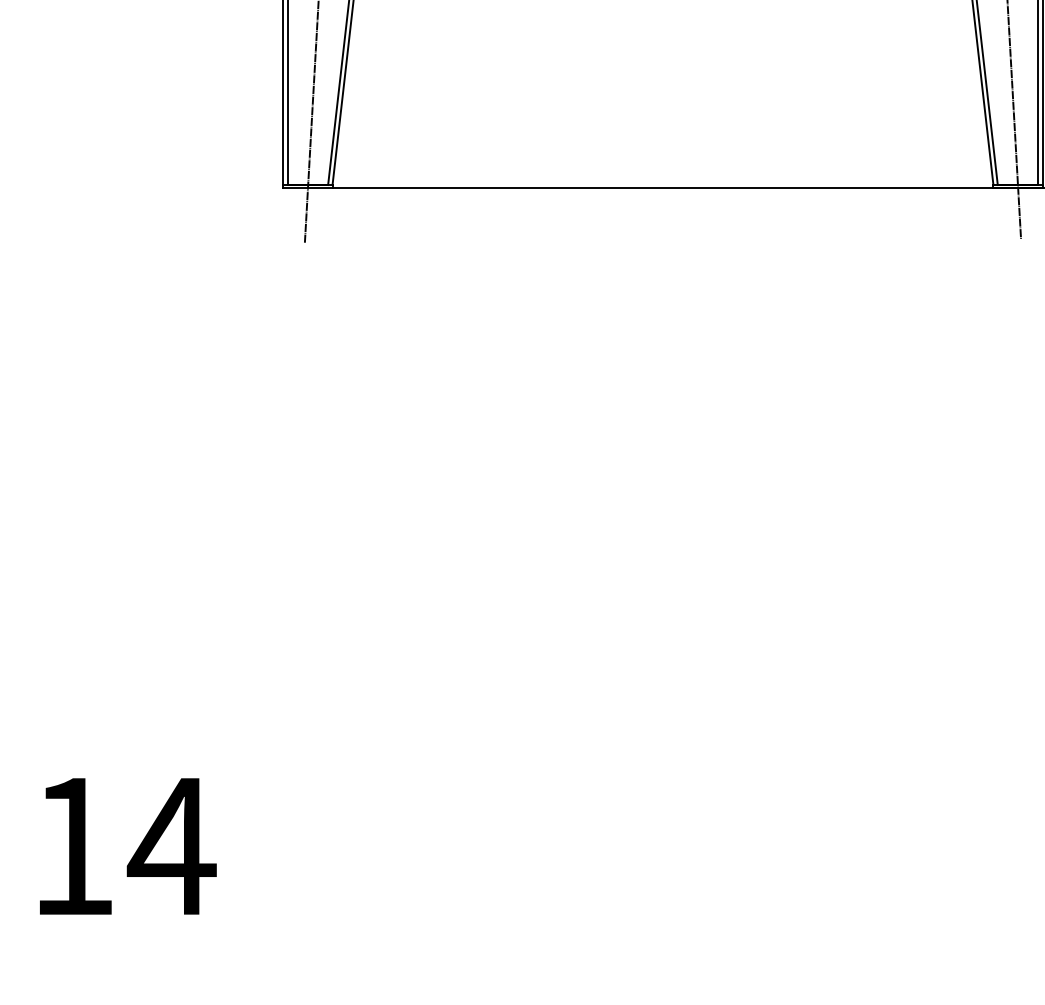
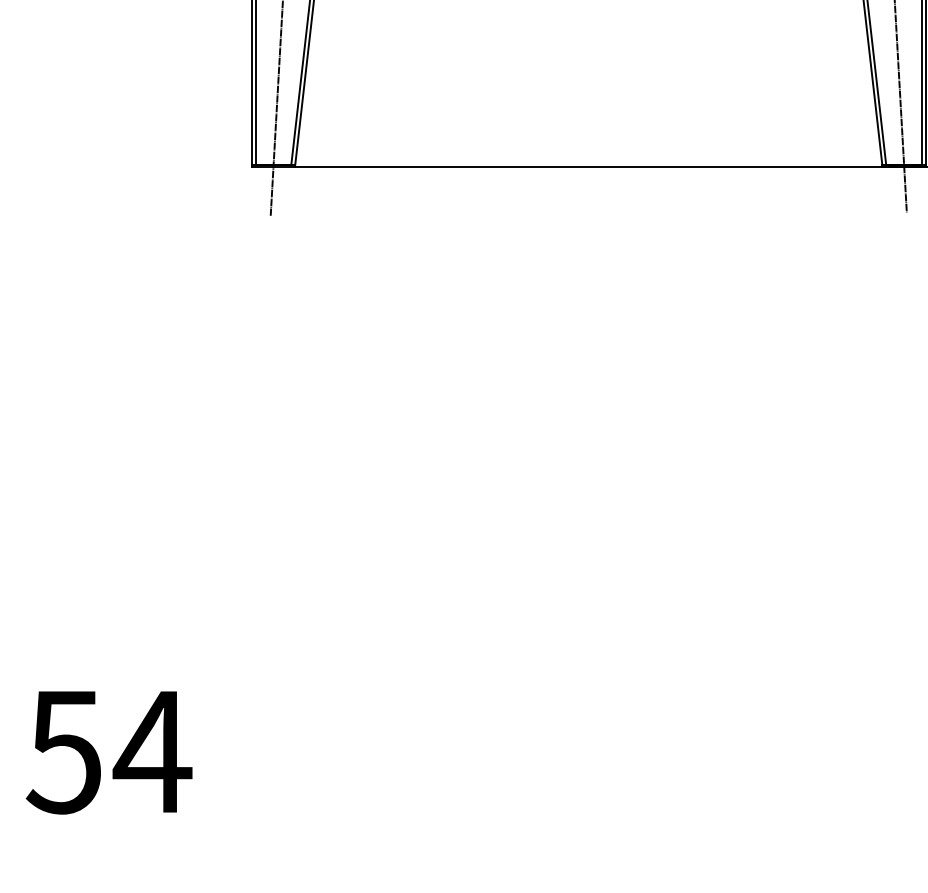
text: (71, 847) -> (63, 752), 14 -> 54

